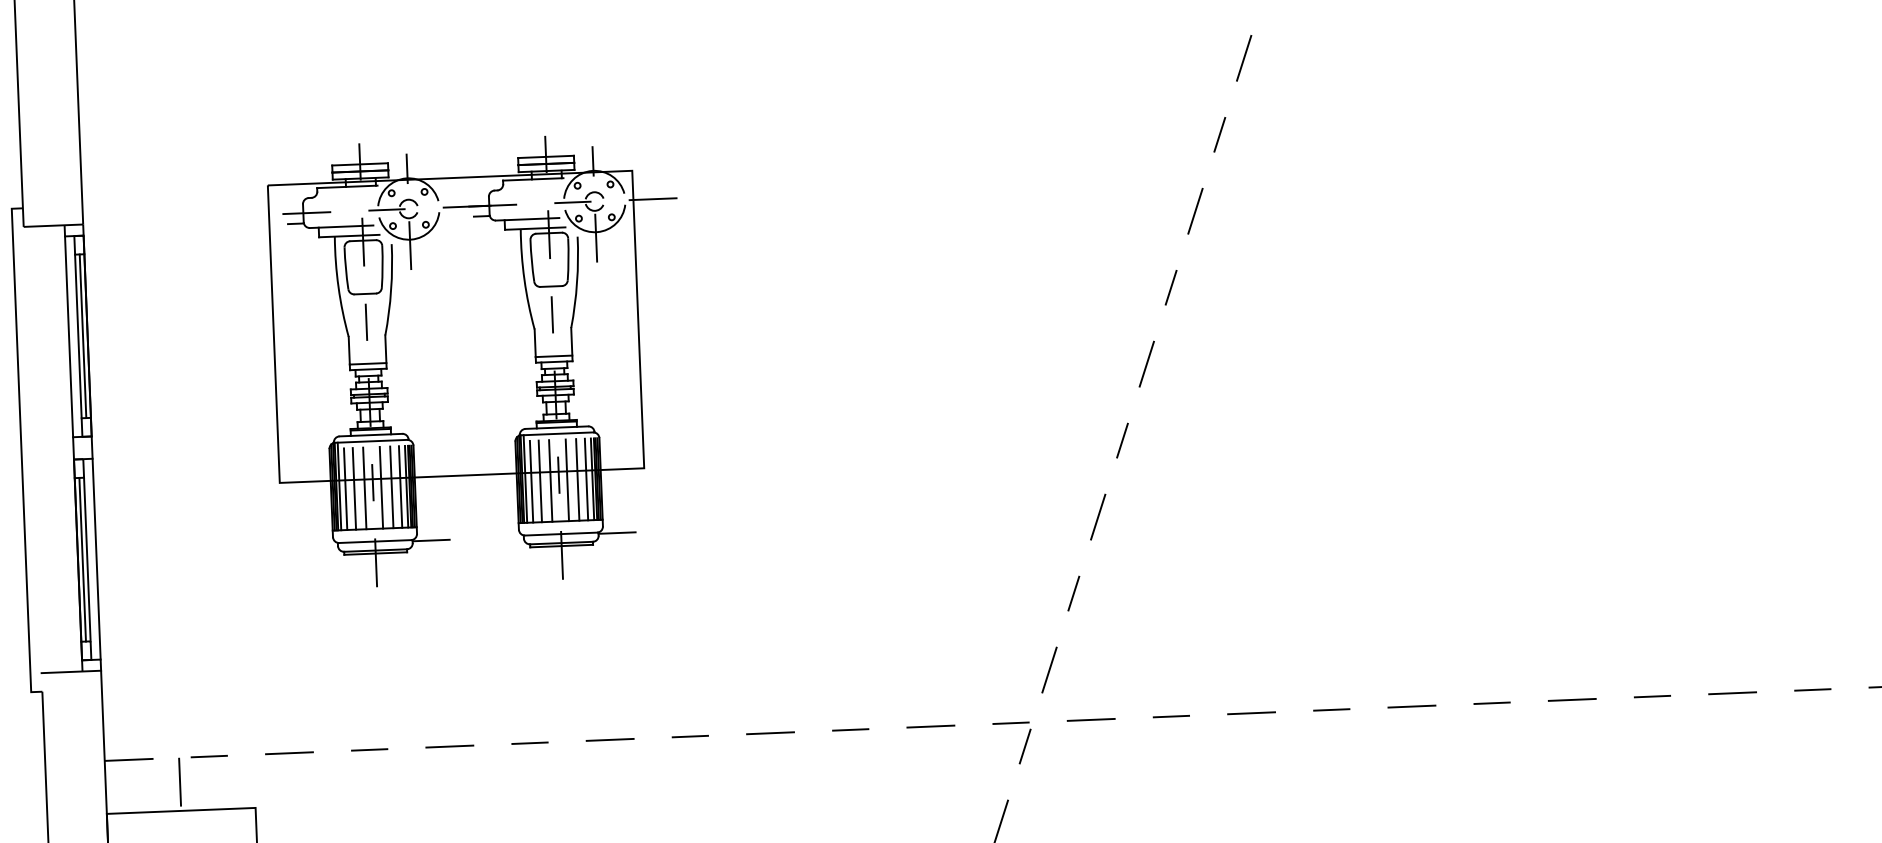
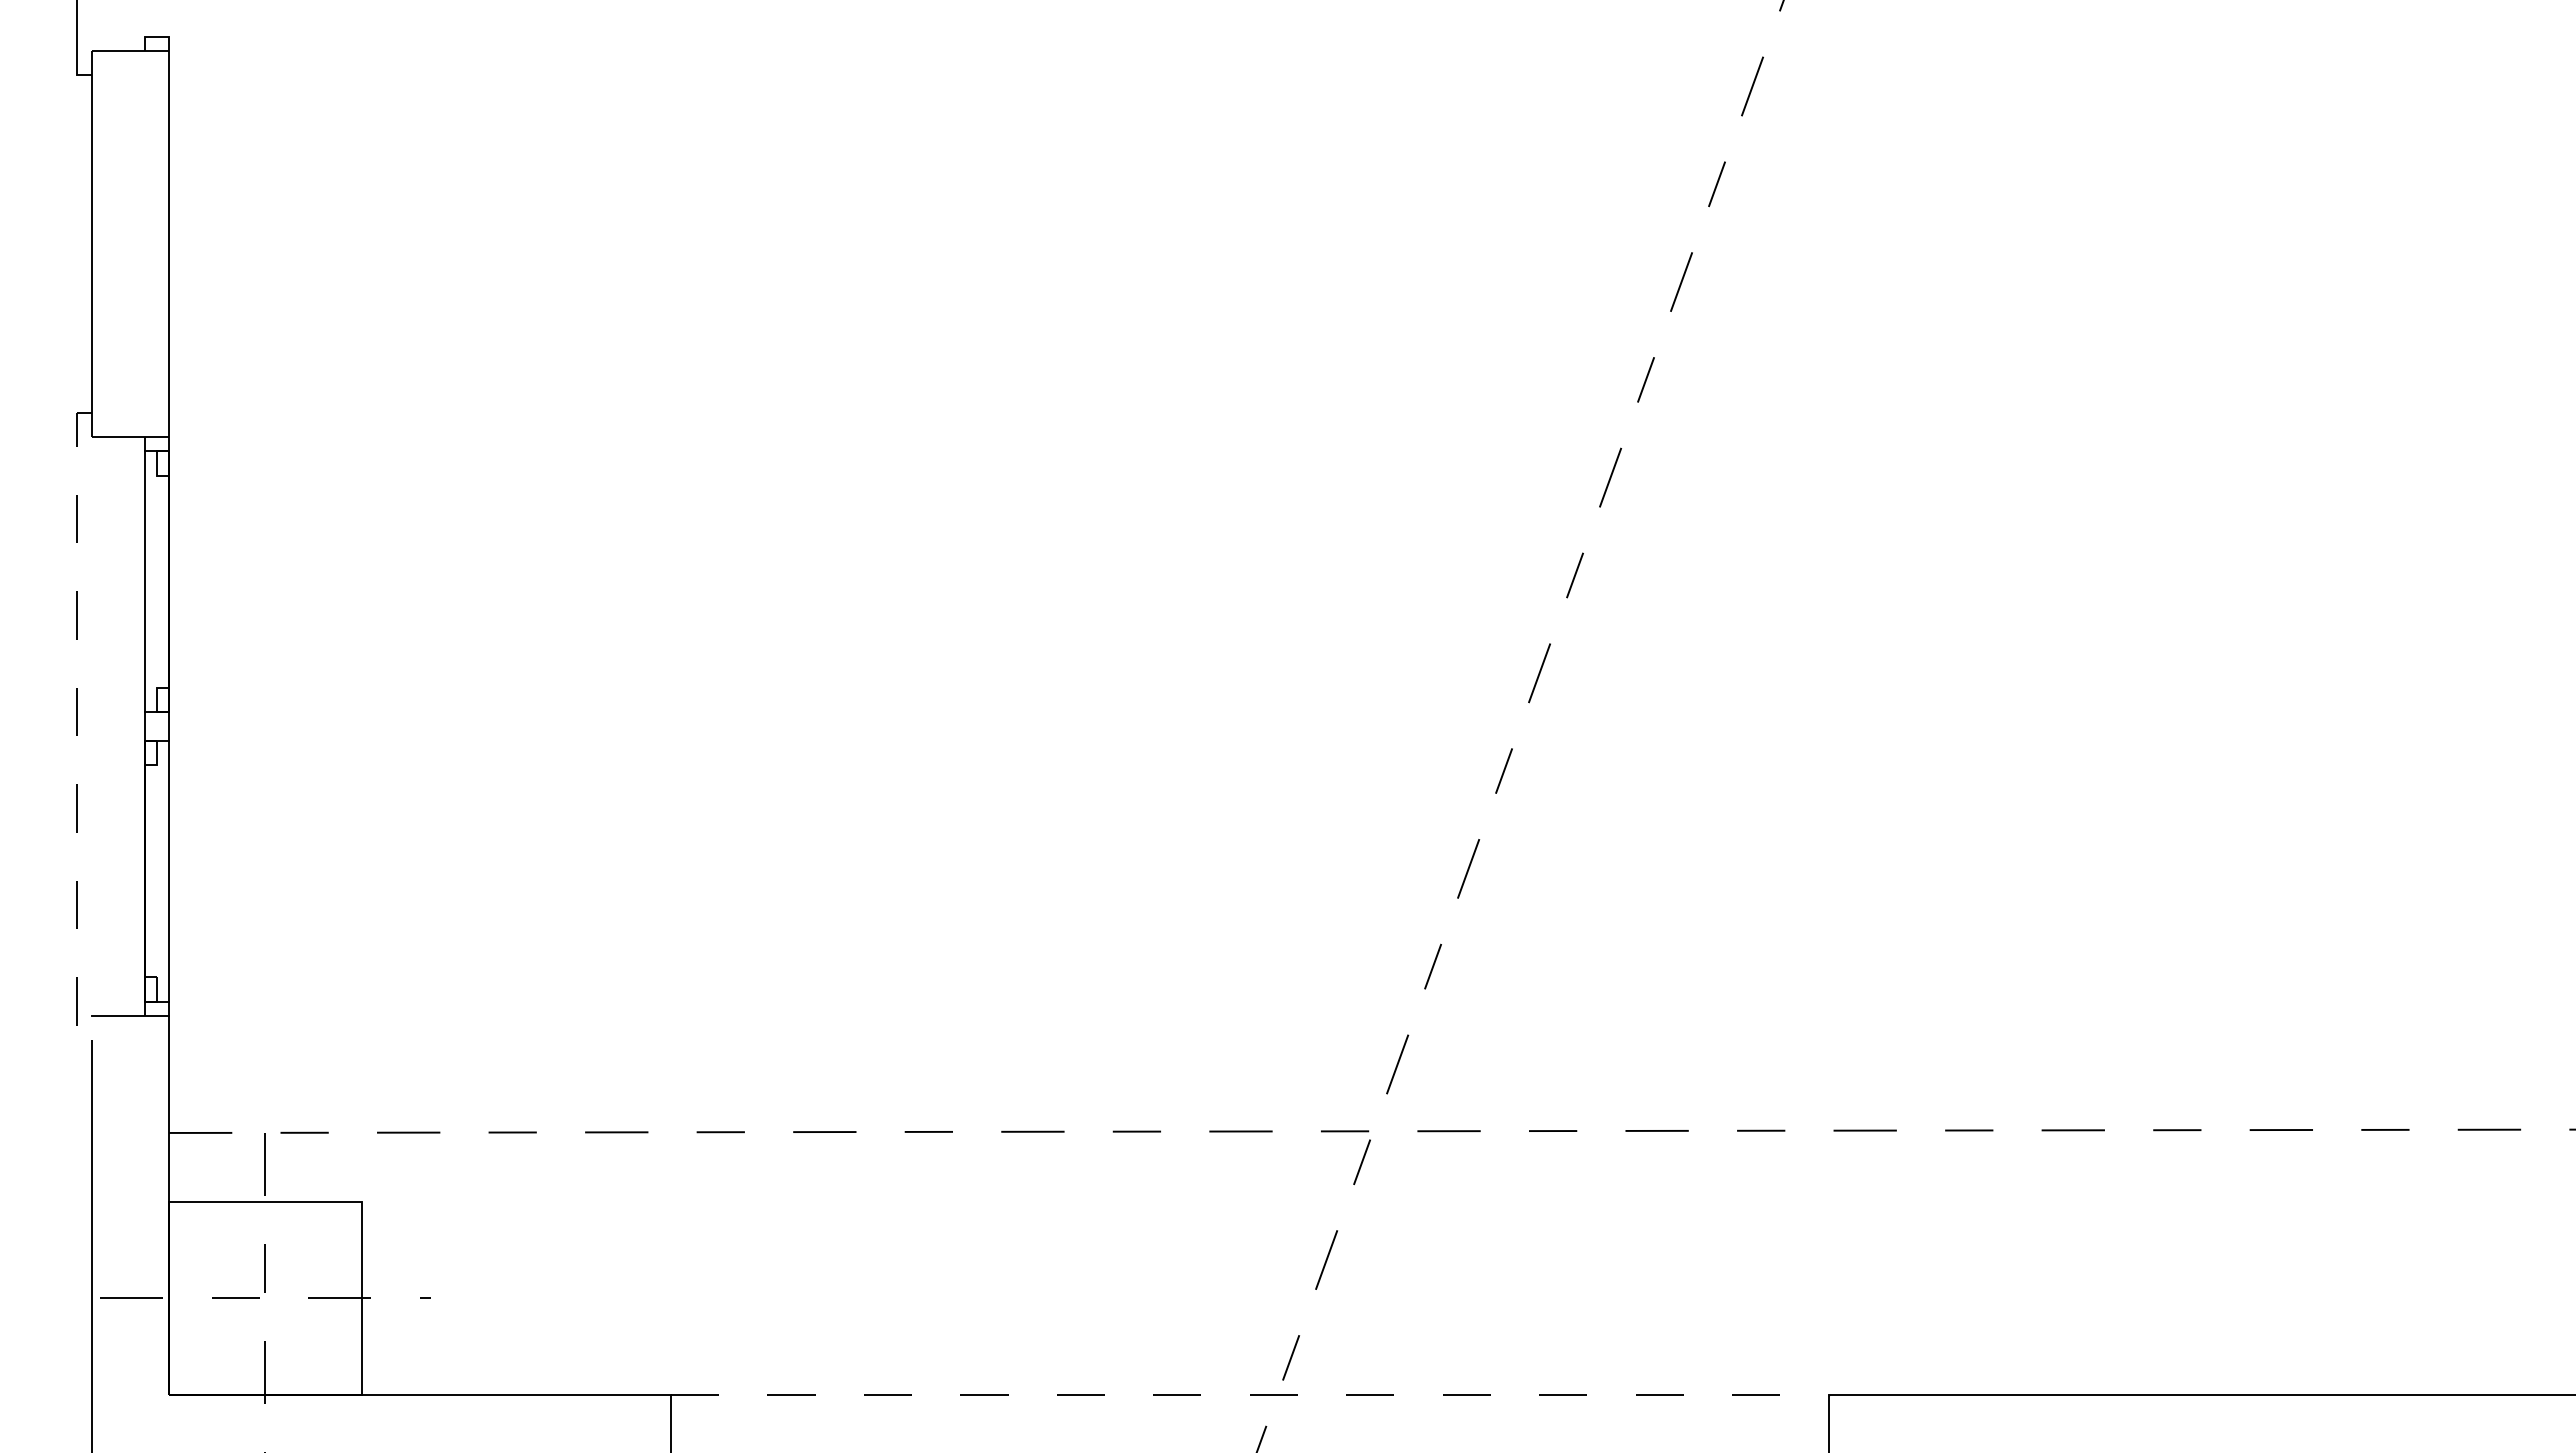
line: (78, 336) -> (156, 581), removed
line: (82, 336) -> (162, 581), removed
part: (478, 360) -> (674, 633), removed
line: (21, 450) -> (77, 726), solid -> dashed
line: (82, 559) -> (150, 871), removed
line: (87, 559) -> (156, 871), removed

